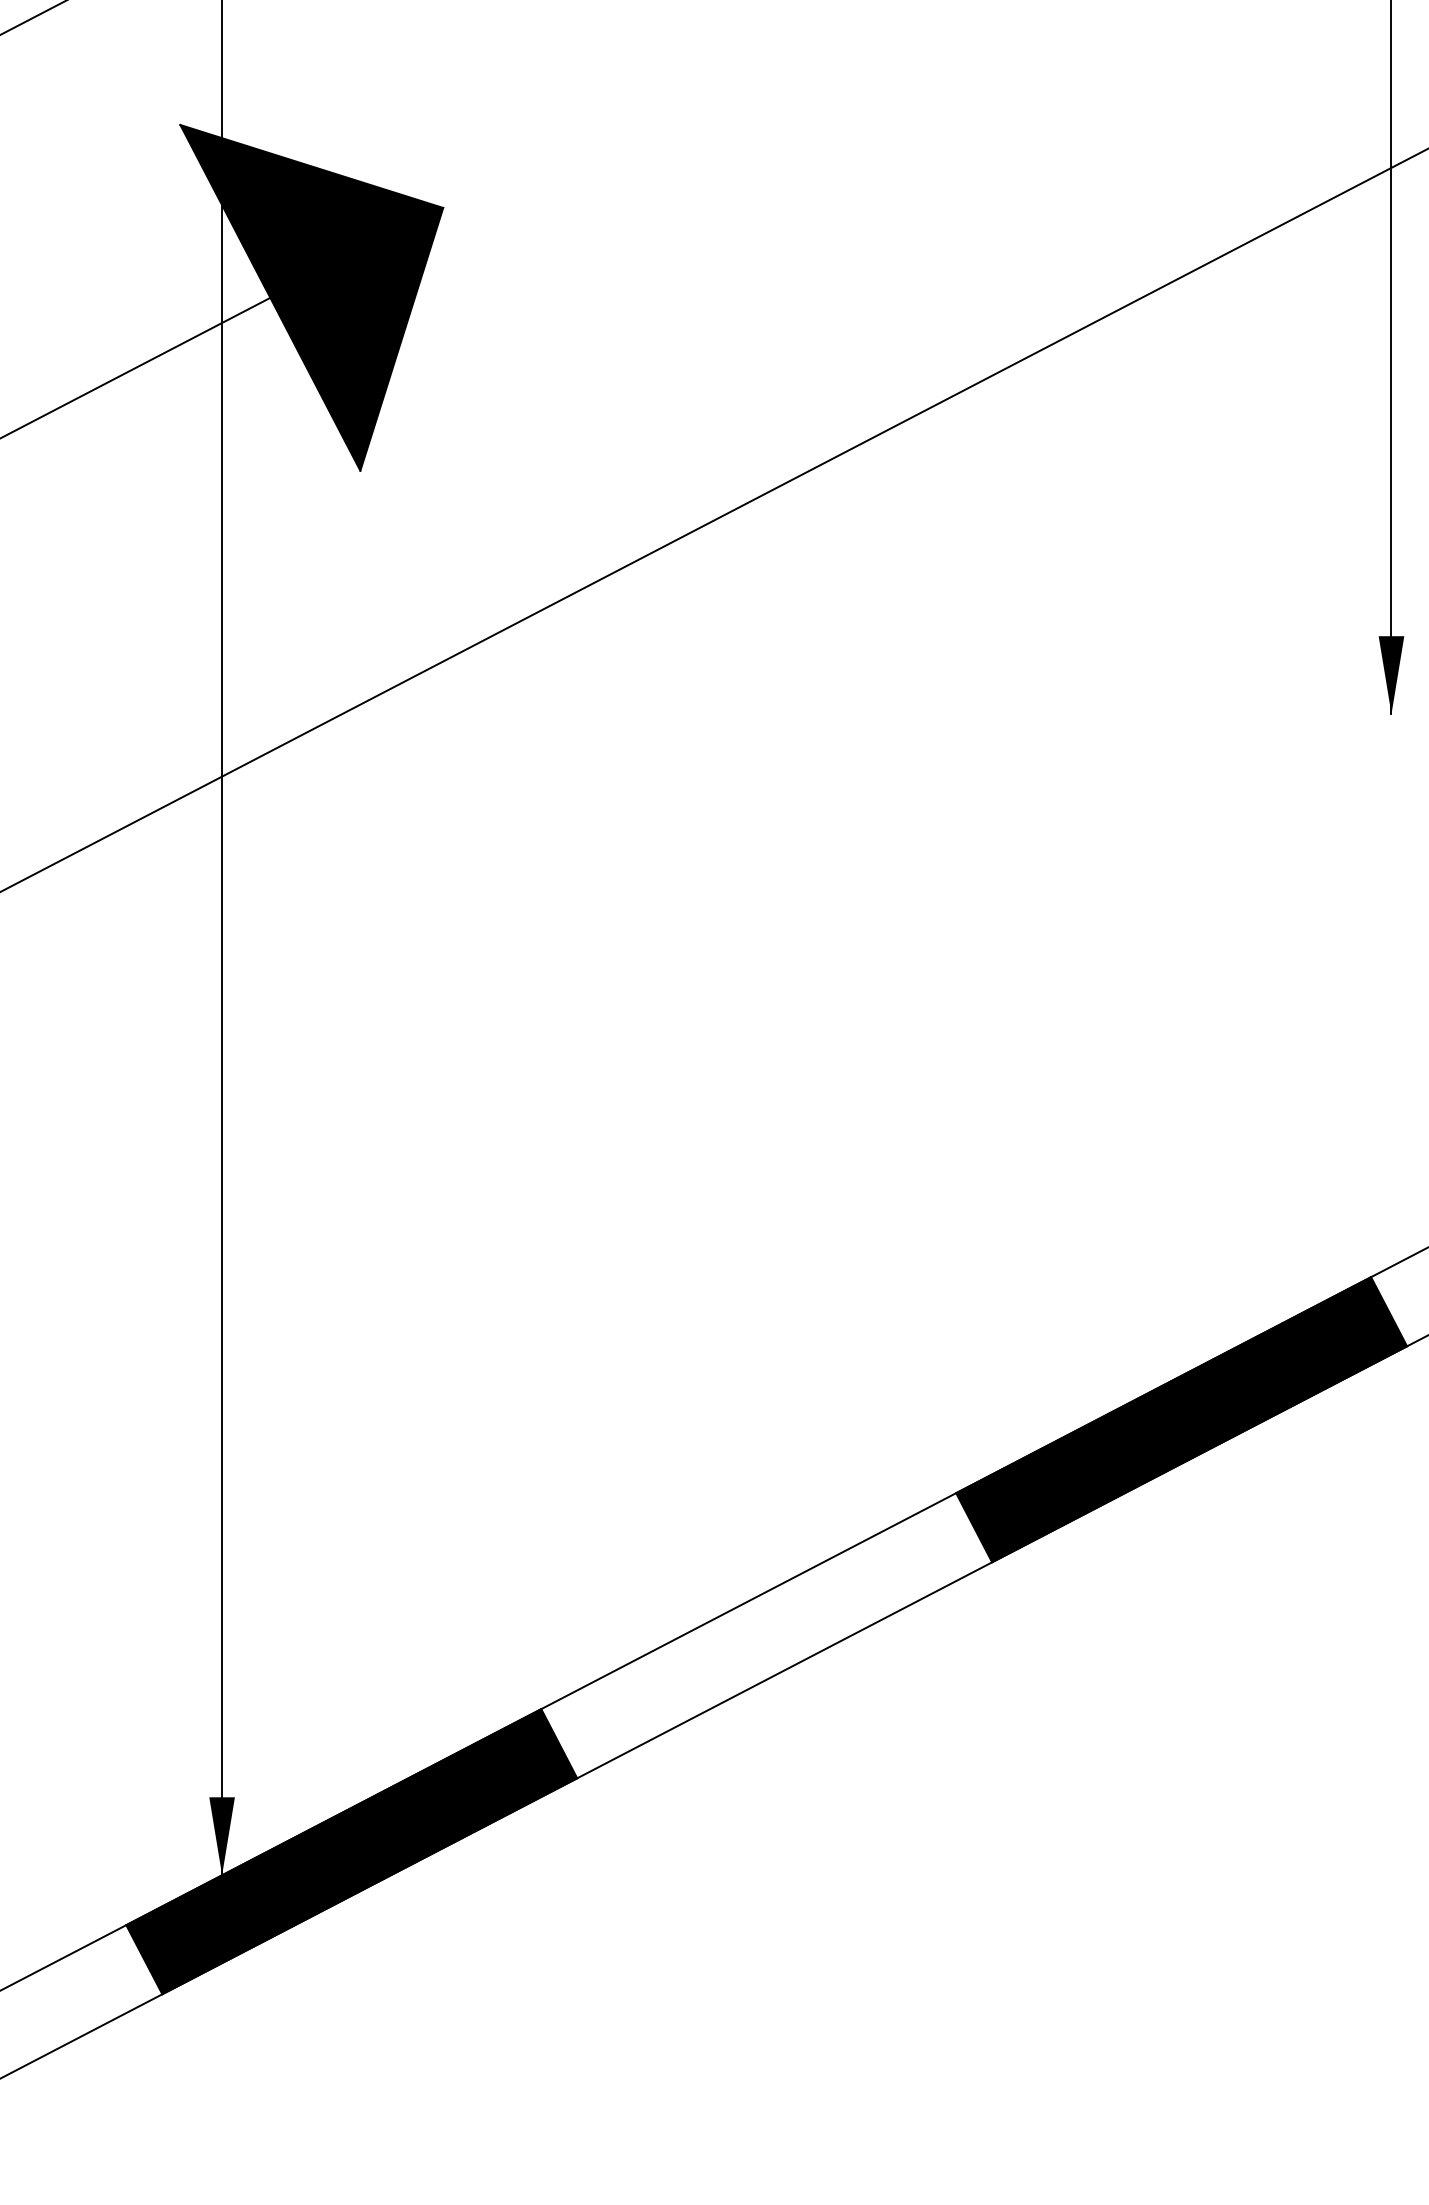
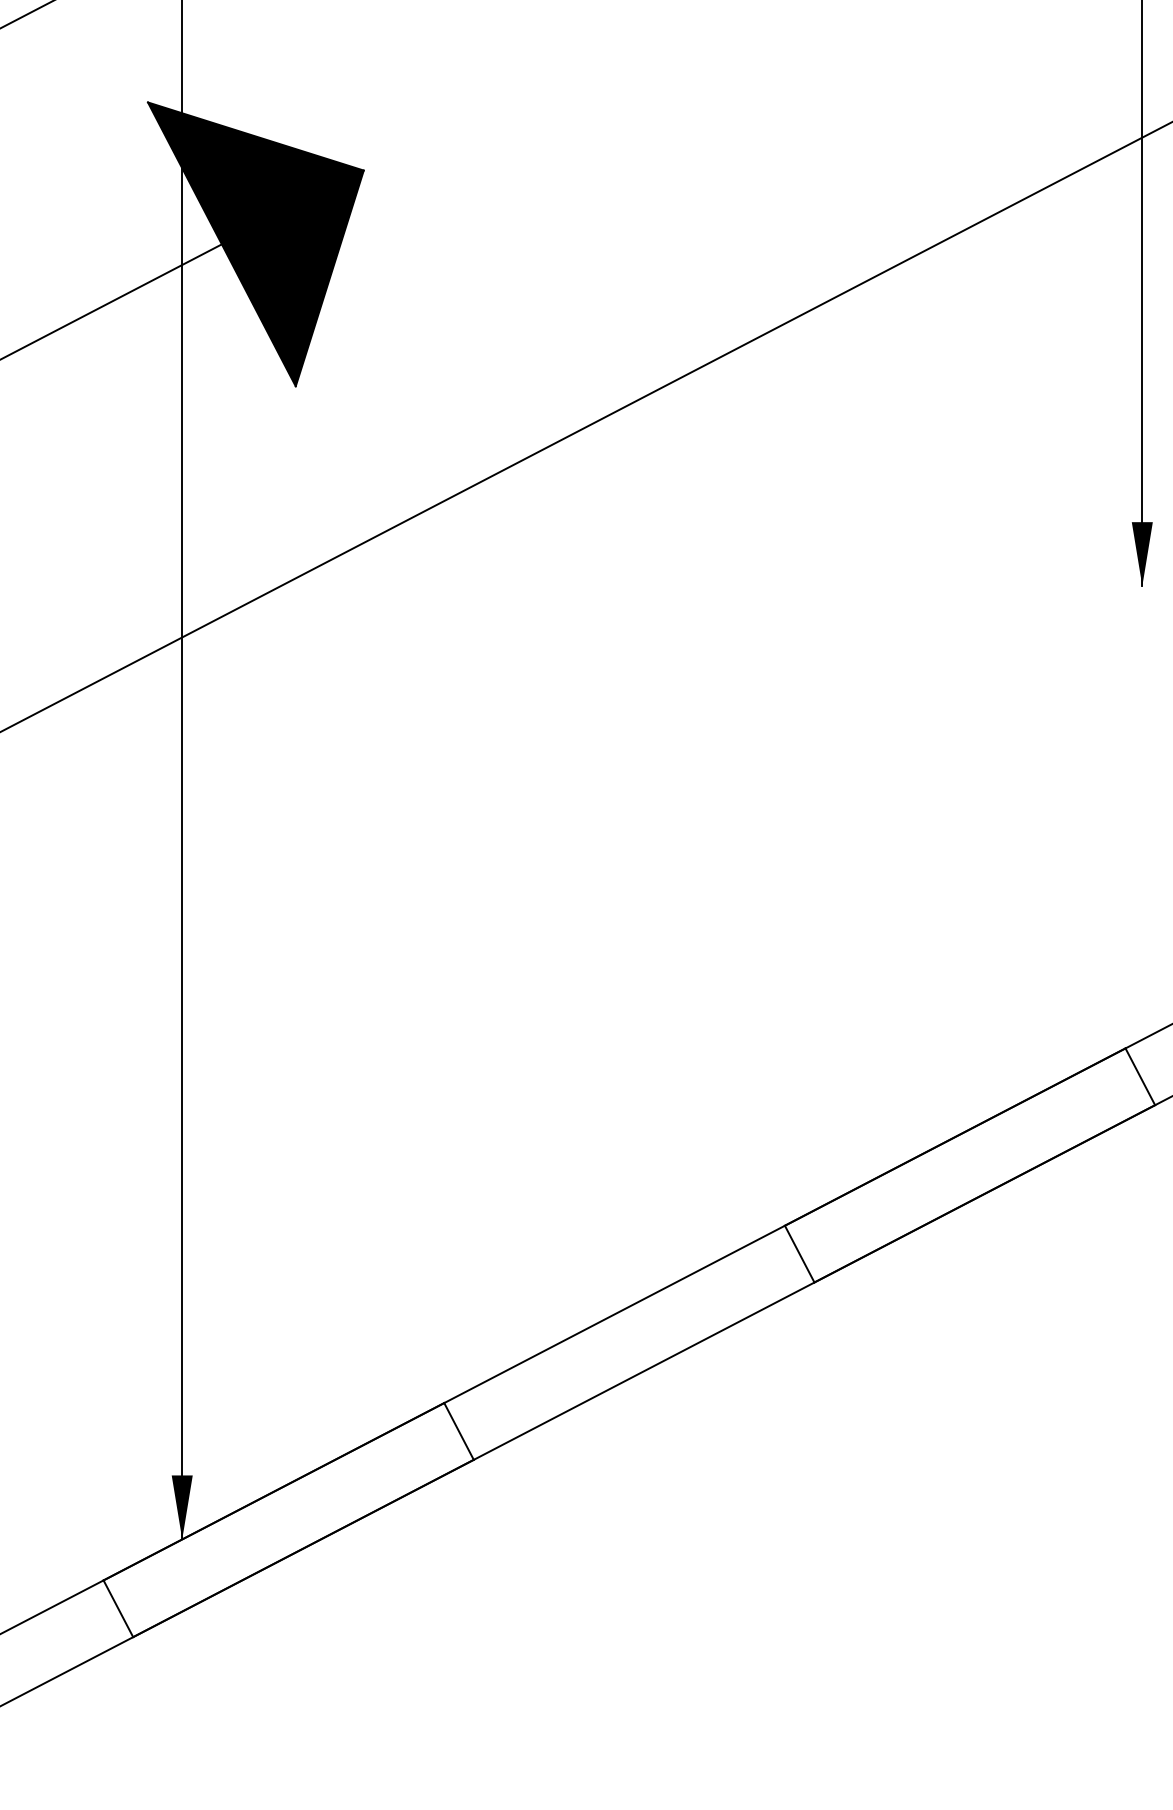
fill: (1180, 1419) -> (969, 1165), removed
fill: (351, 1852) -> (288, 1520), removed

